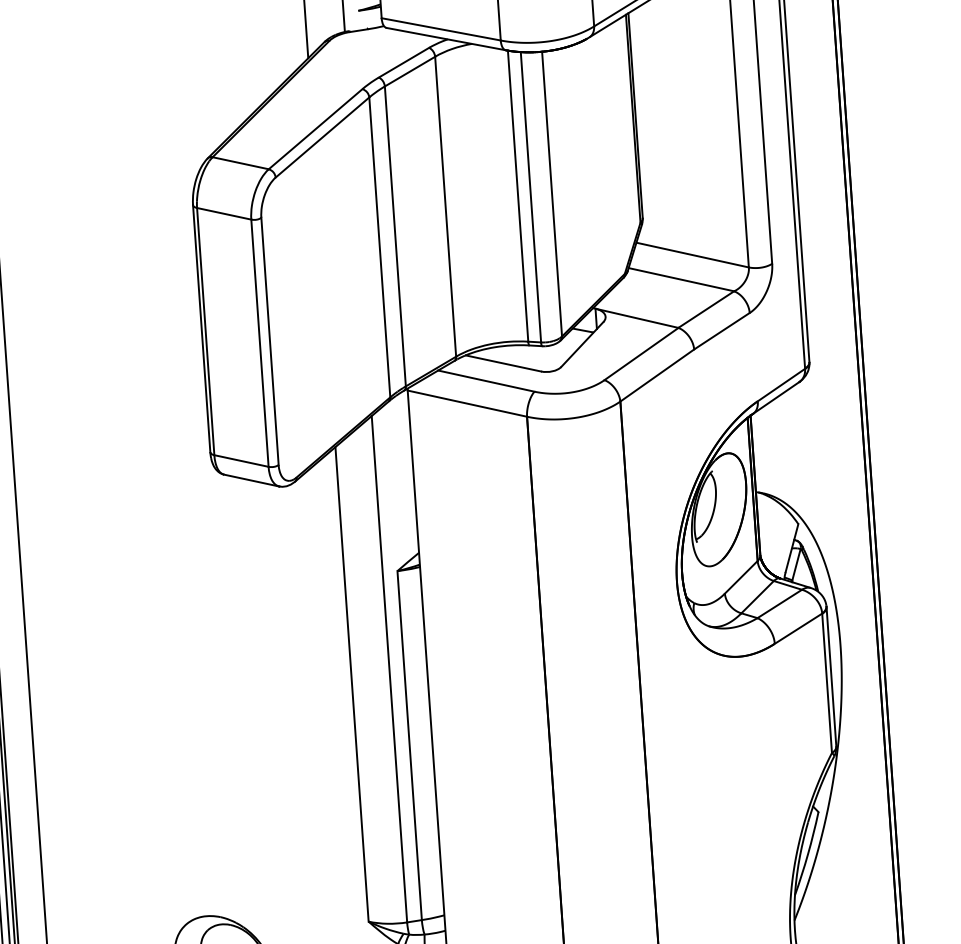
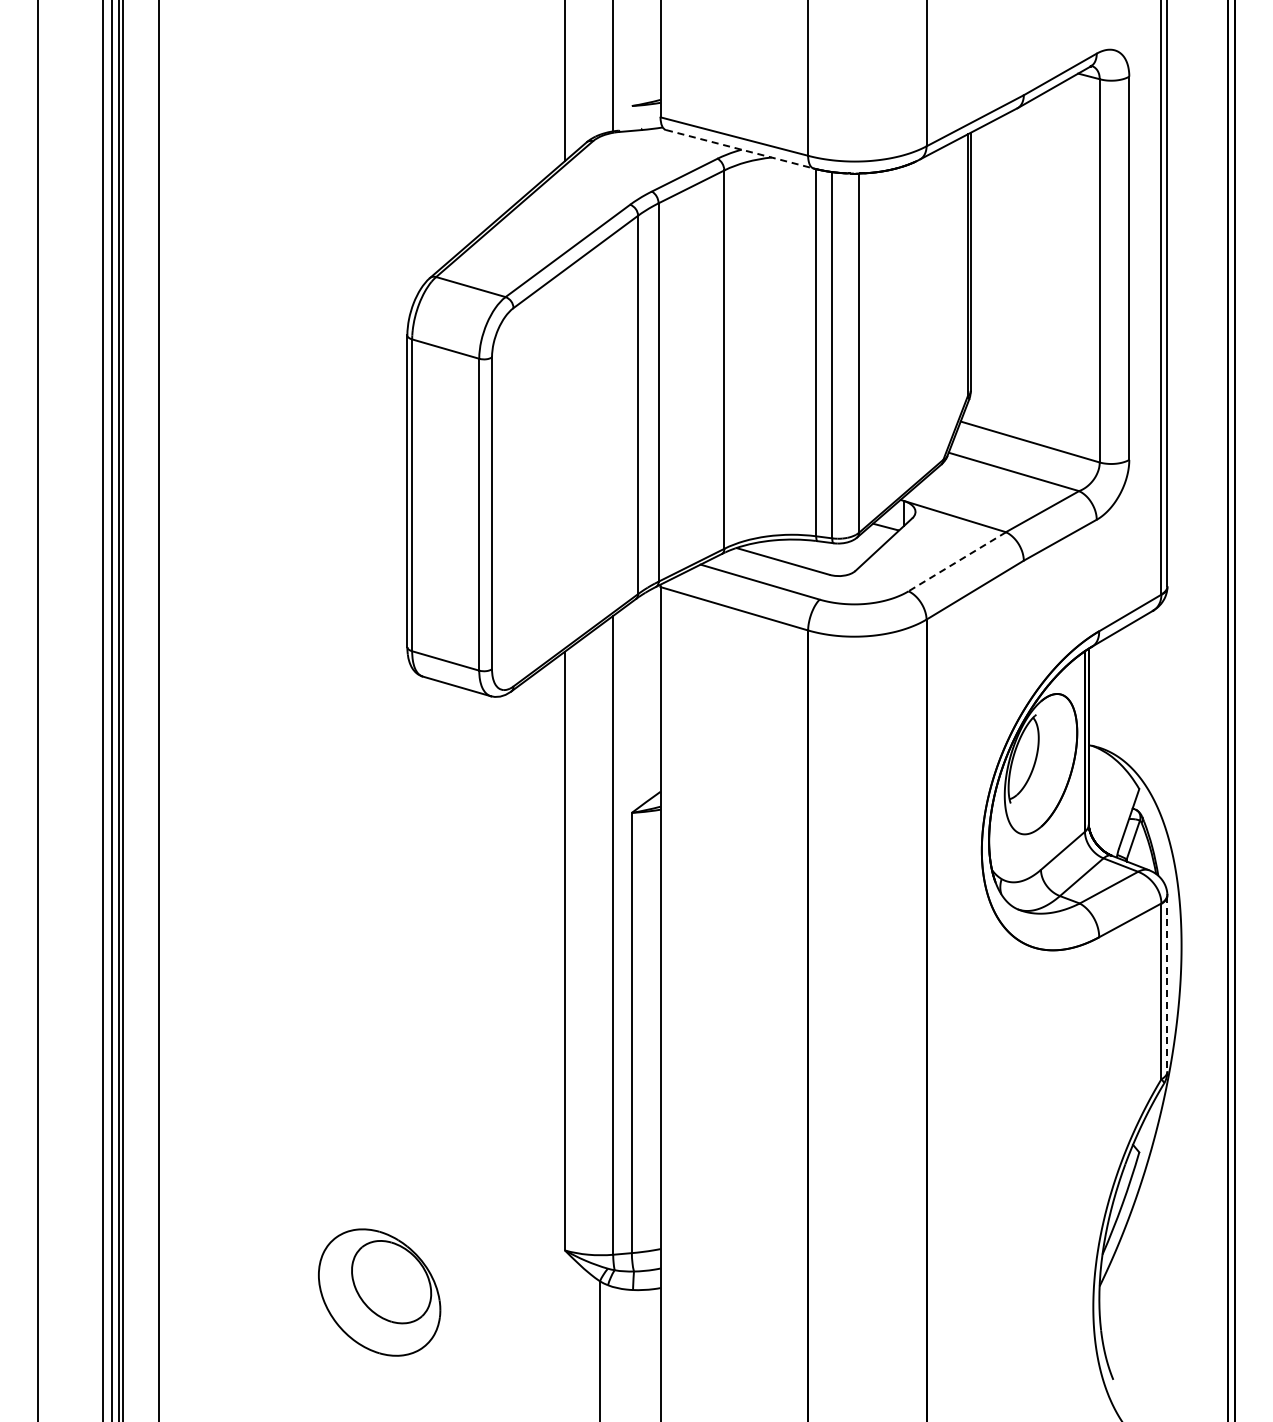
line: (446, 39) -> (740, 149), solid -> dashed
line: (641, 353) -> (957, 561), solid -> dashed
line: (831, 676) -> (1167, 983), solid -> dashed

